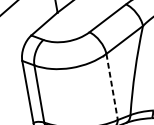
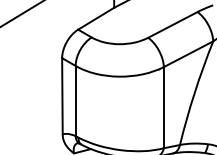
line: (111, 86) -> (163, 107), dashed -> solid

